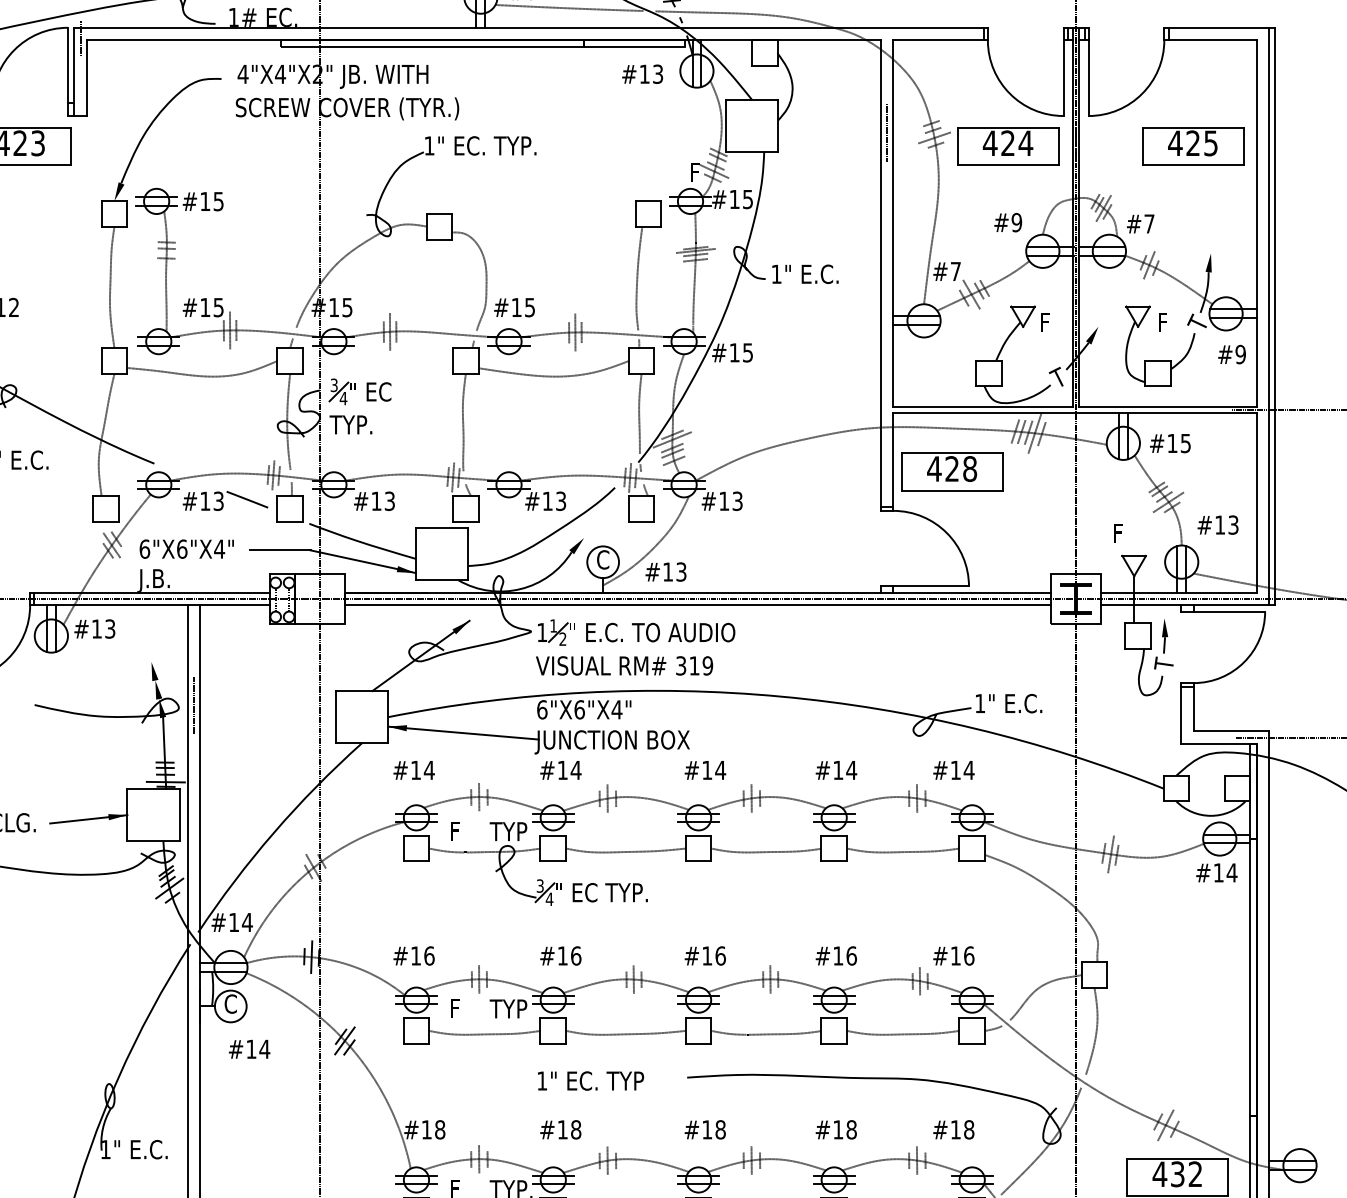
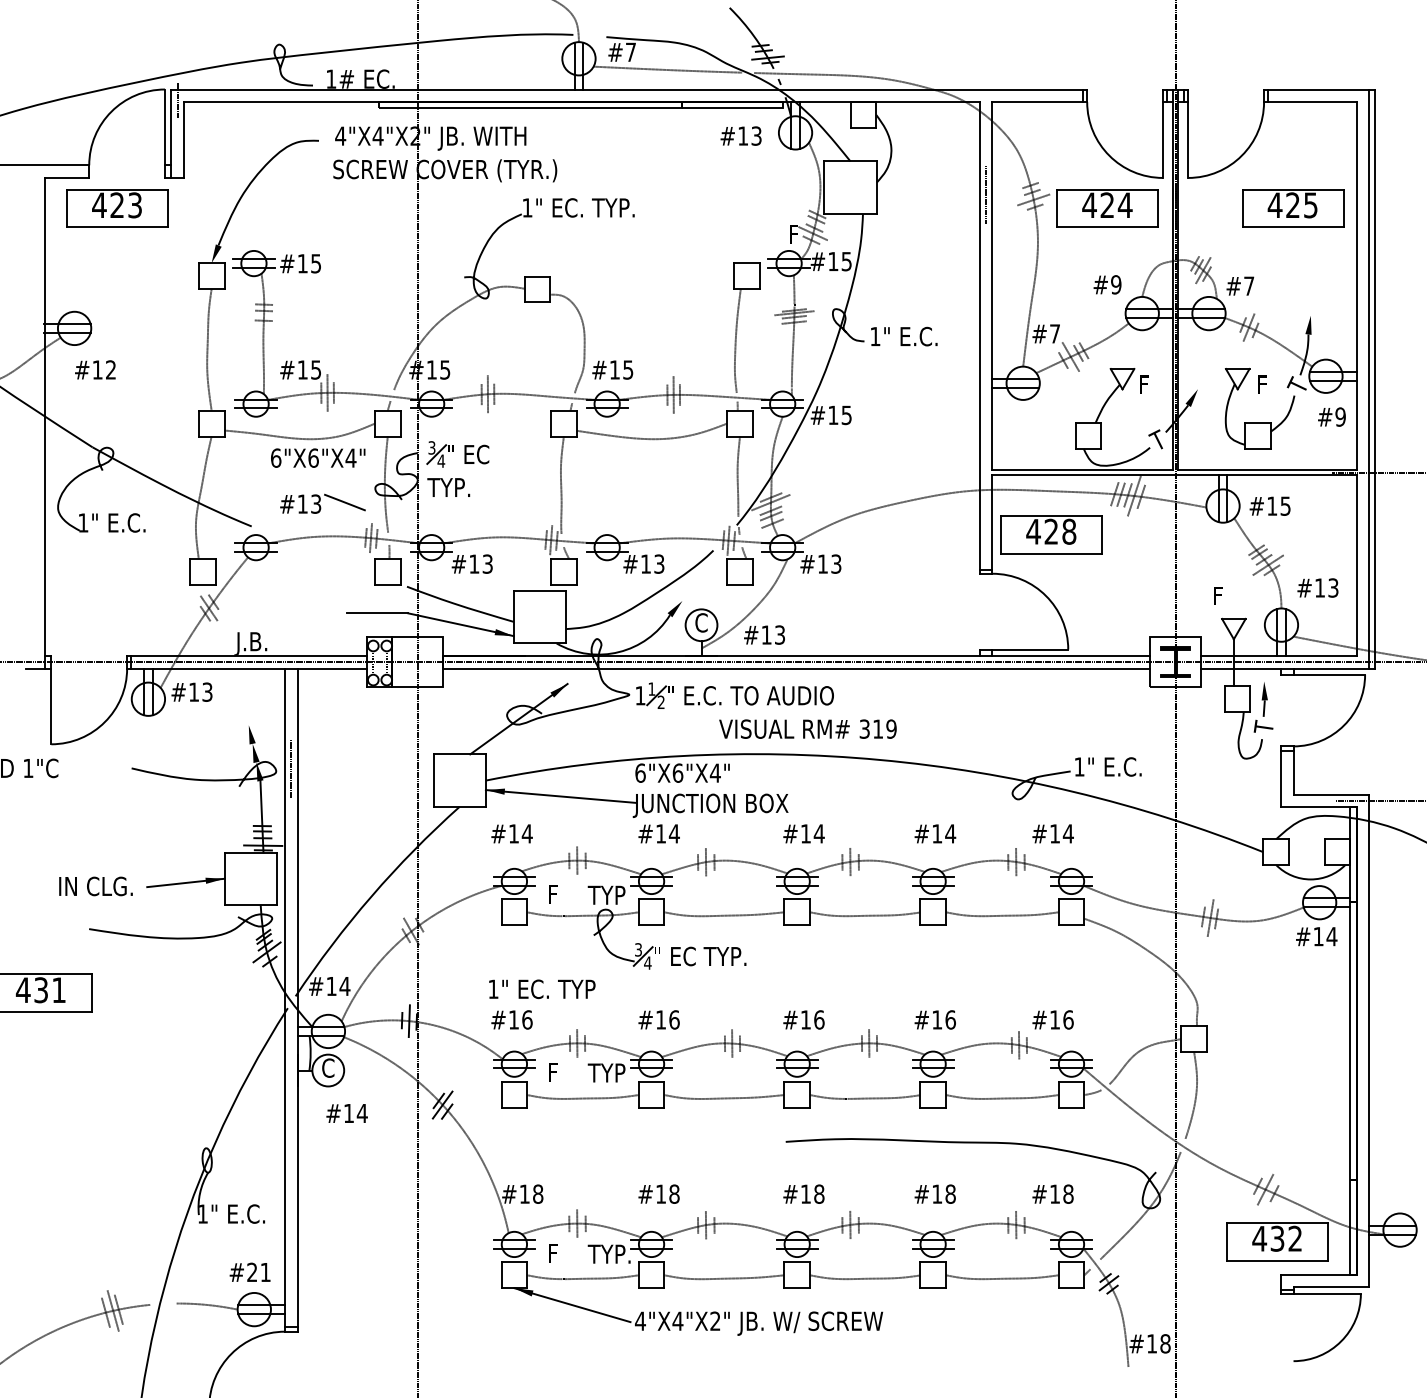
part: (225, 500) -> (322, 503), moved
text: (187, 548) -> (318, 457), moved
text: (624, 665) -> (807, 728), moved
text: (591, 1081) -> (542, 989), moved

